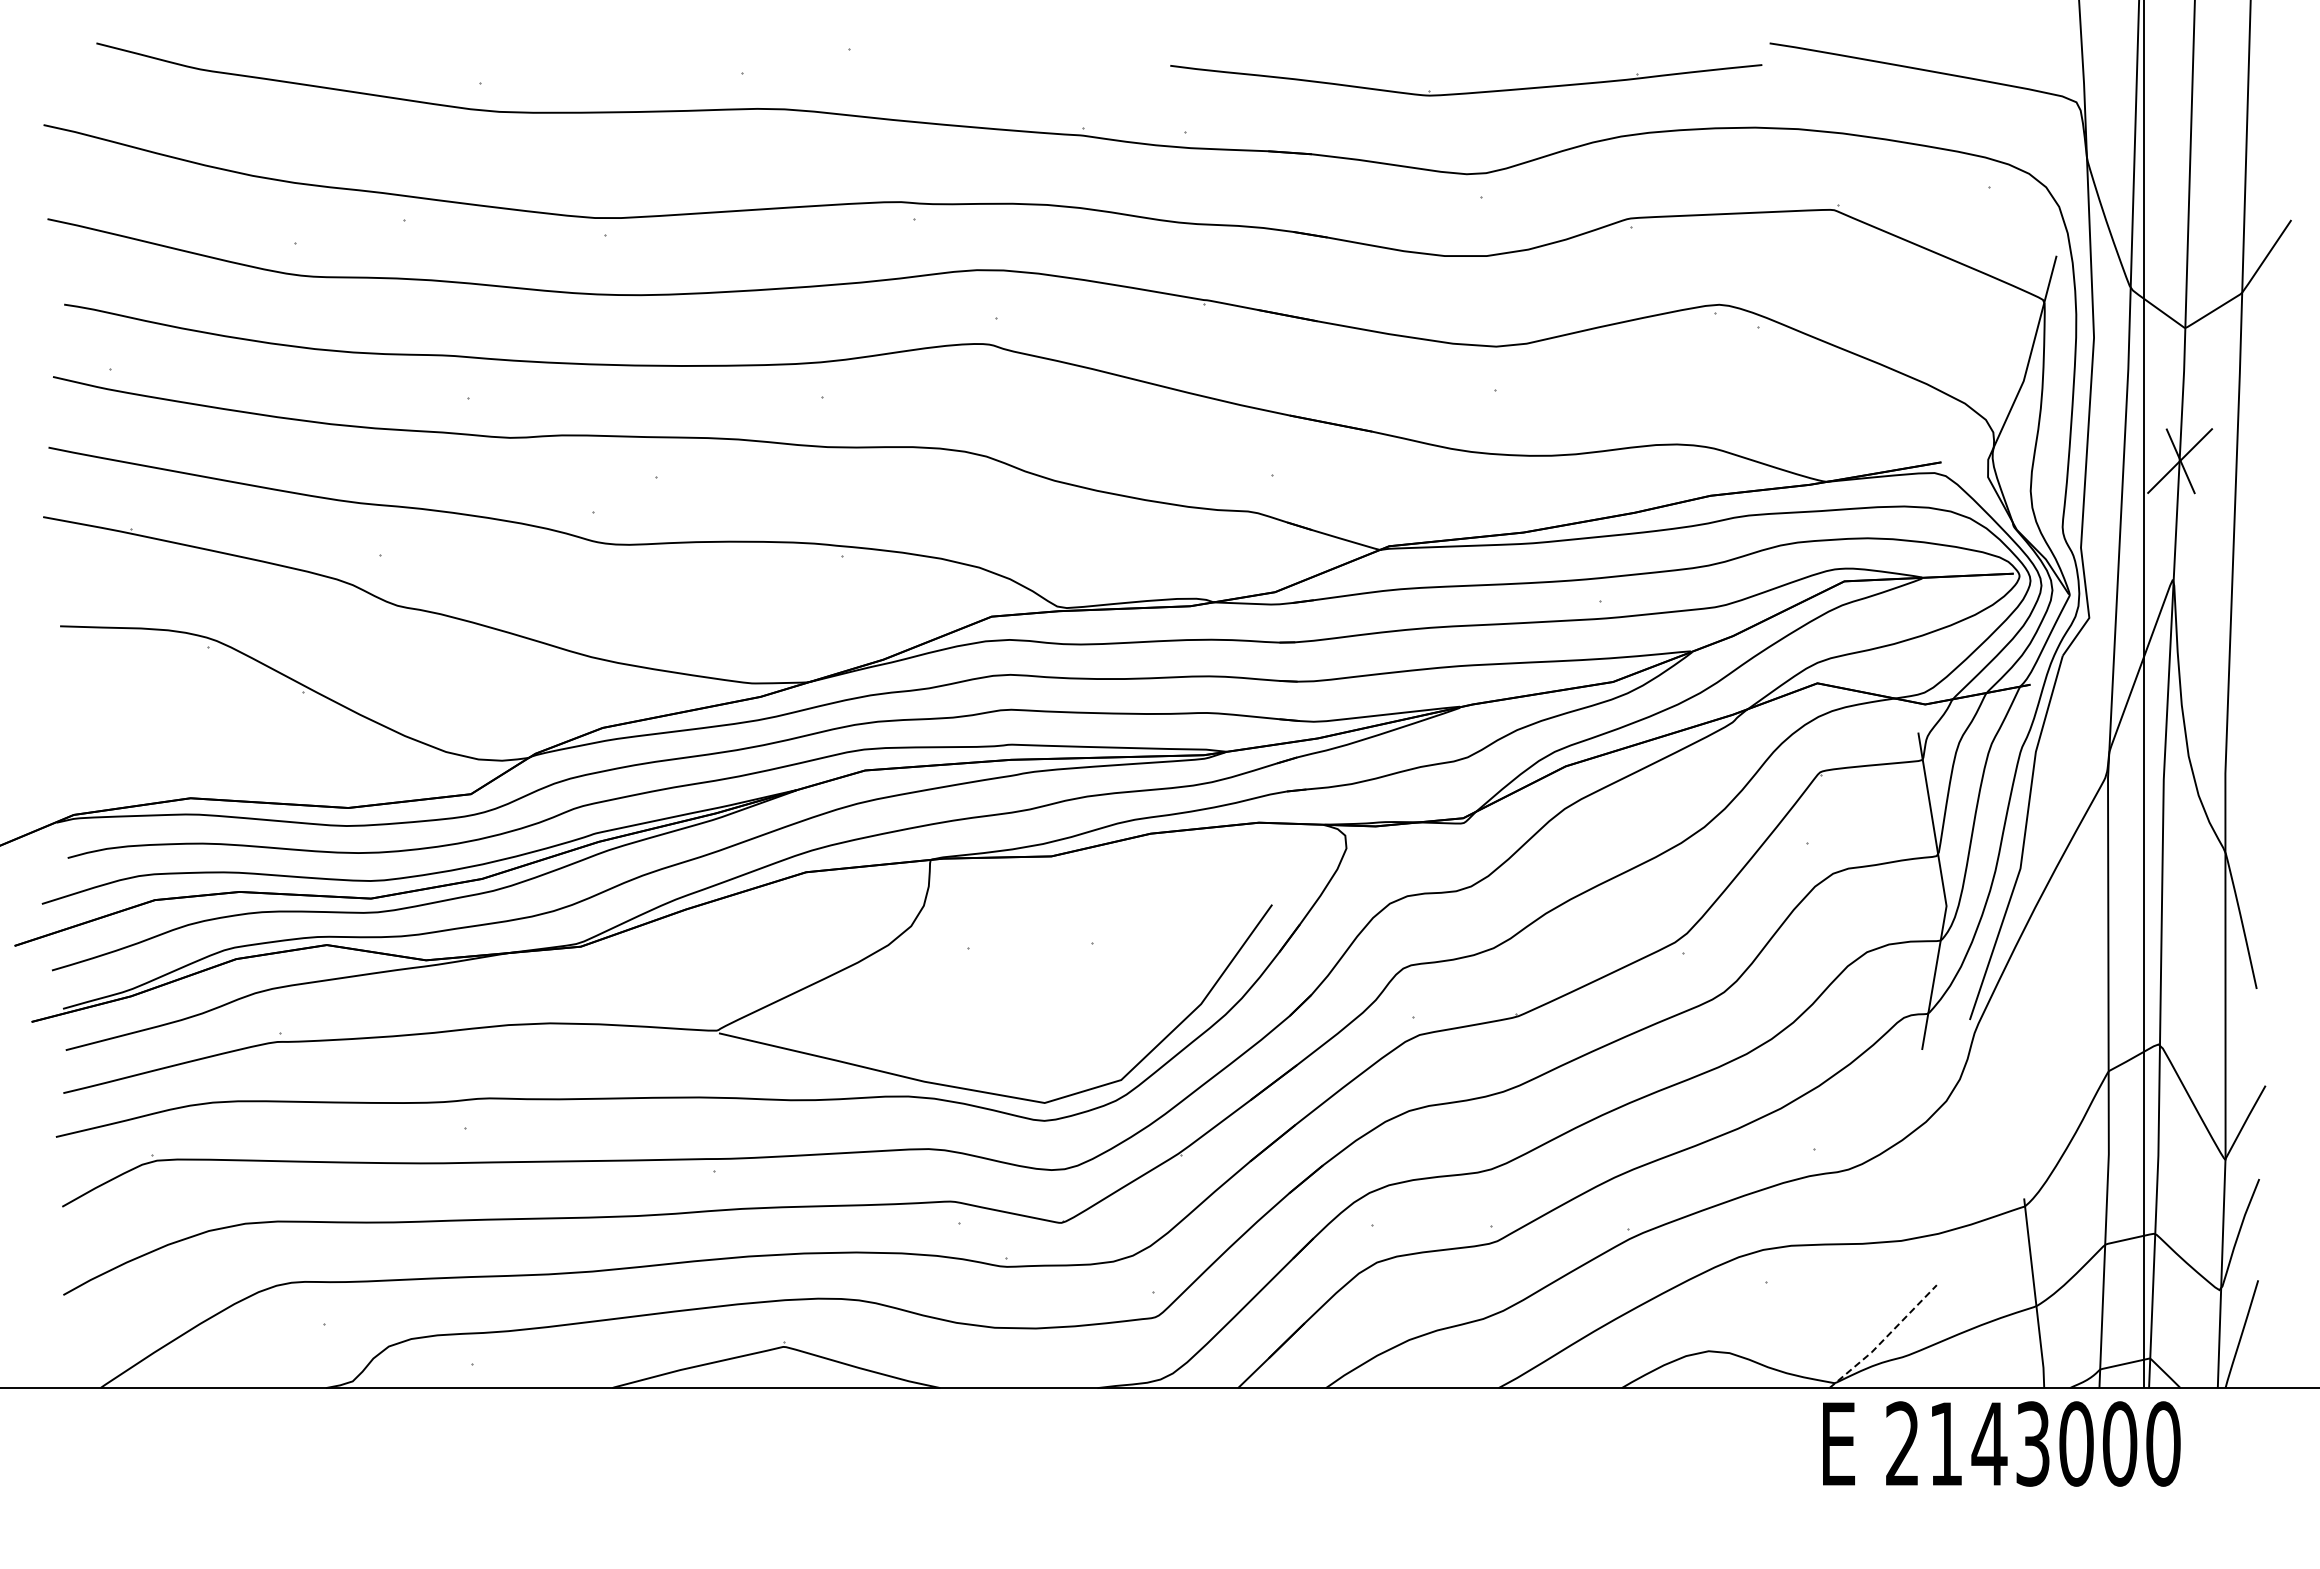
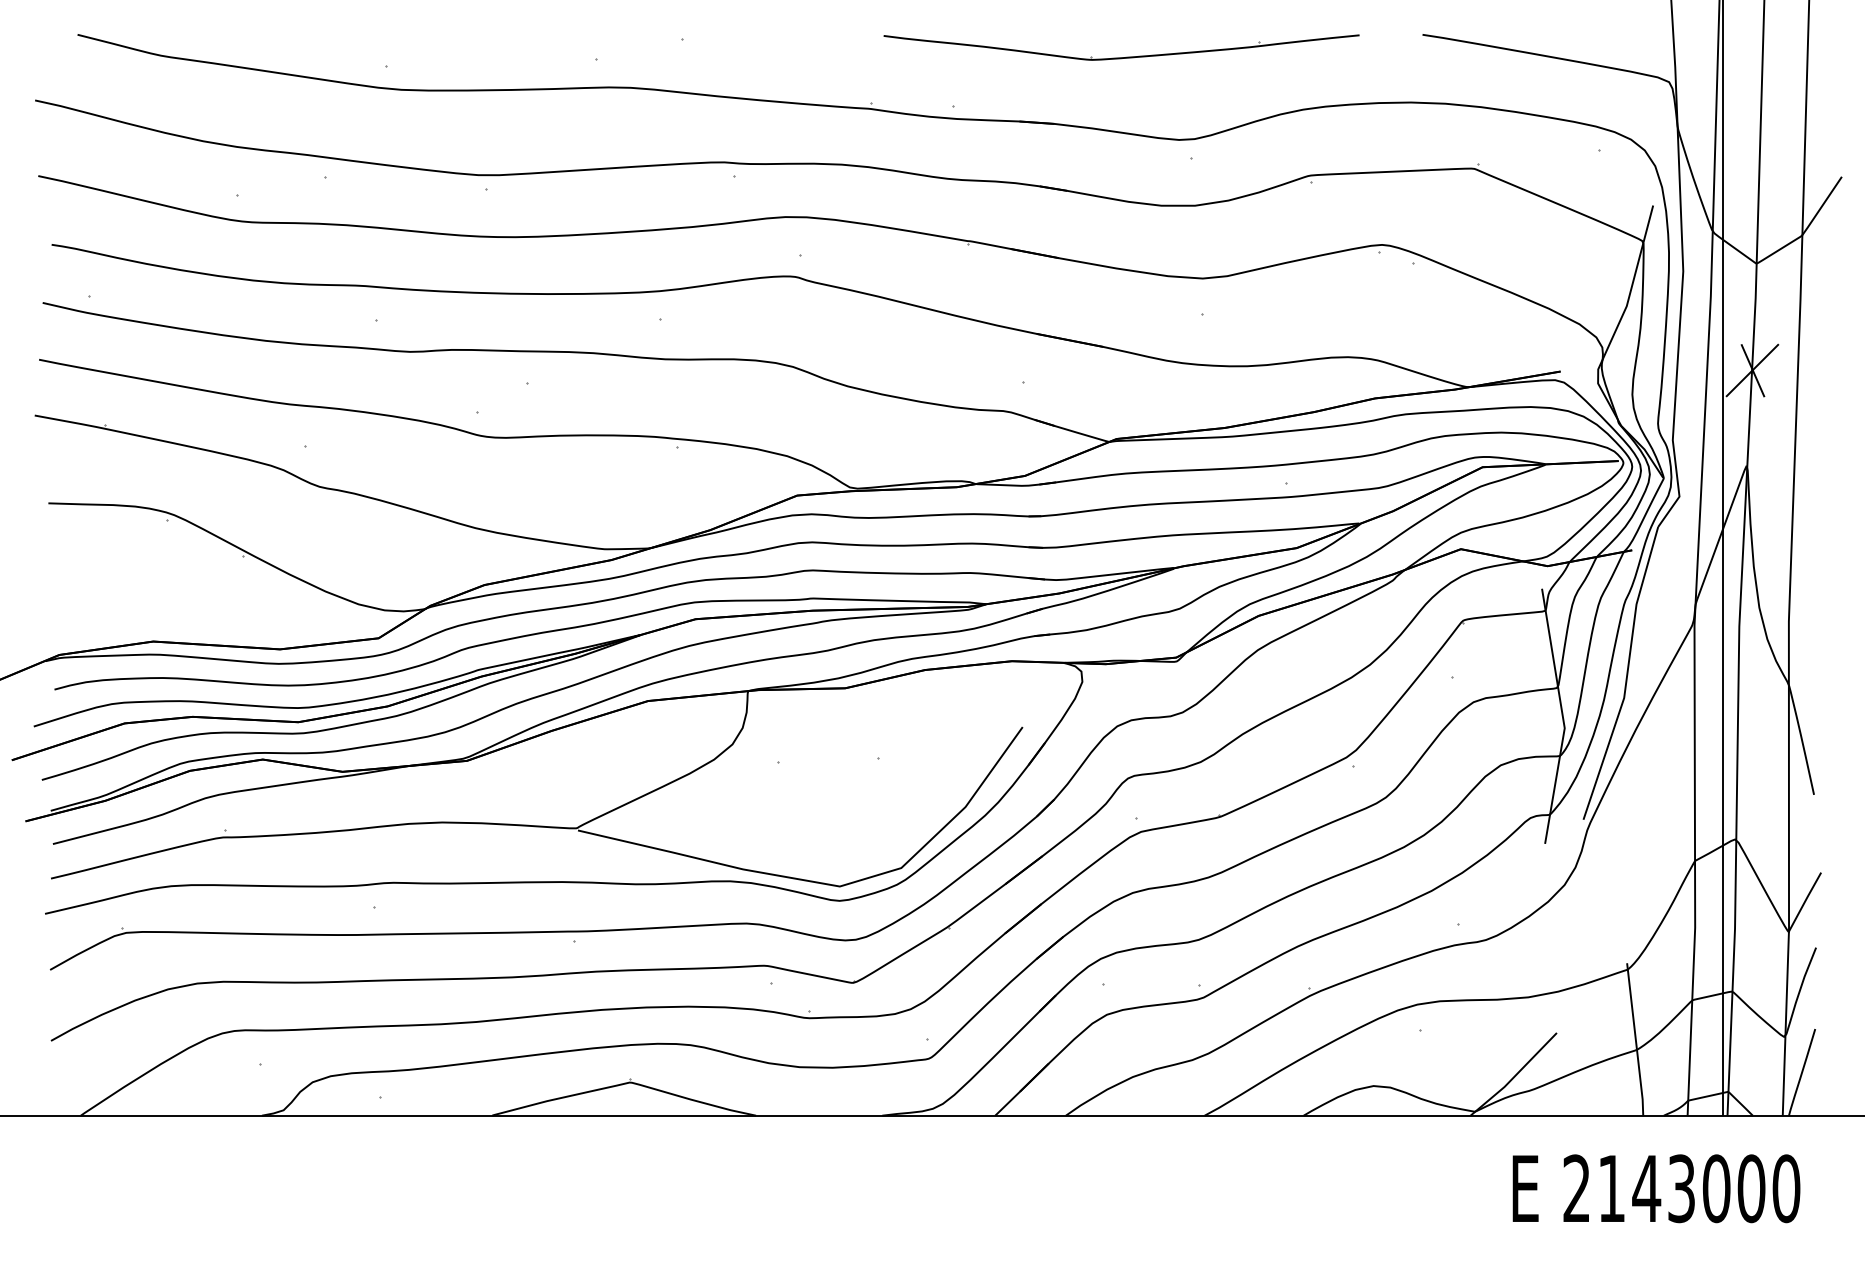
part: (1466, 92) -> (1121, 57), moved
line: (1884, 1338) -> (1514, 1075), dashed -> solid
text: (2001, 1443) -> (1656, 1188), moved

